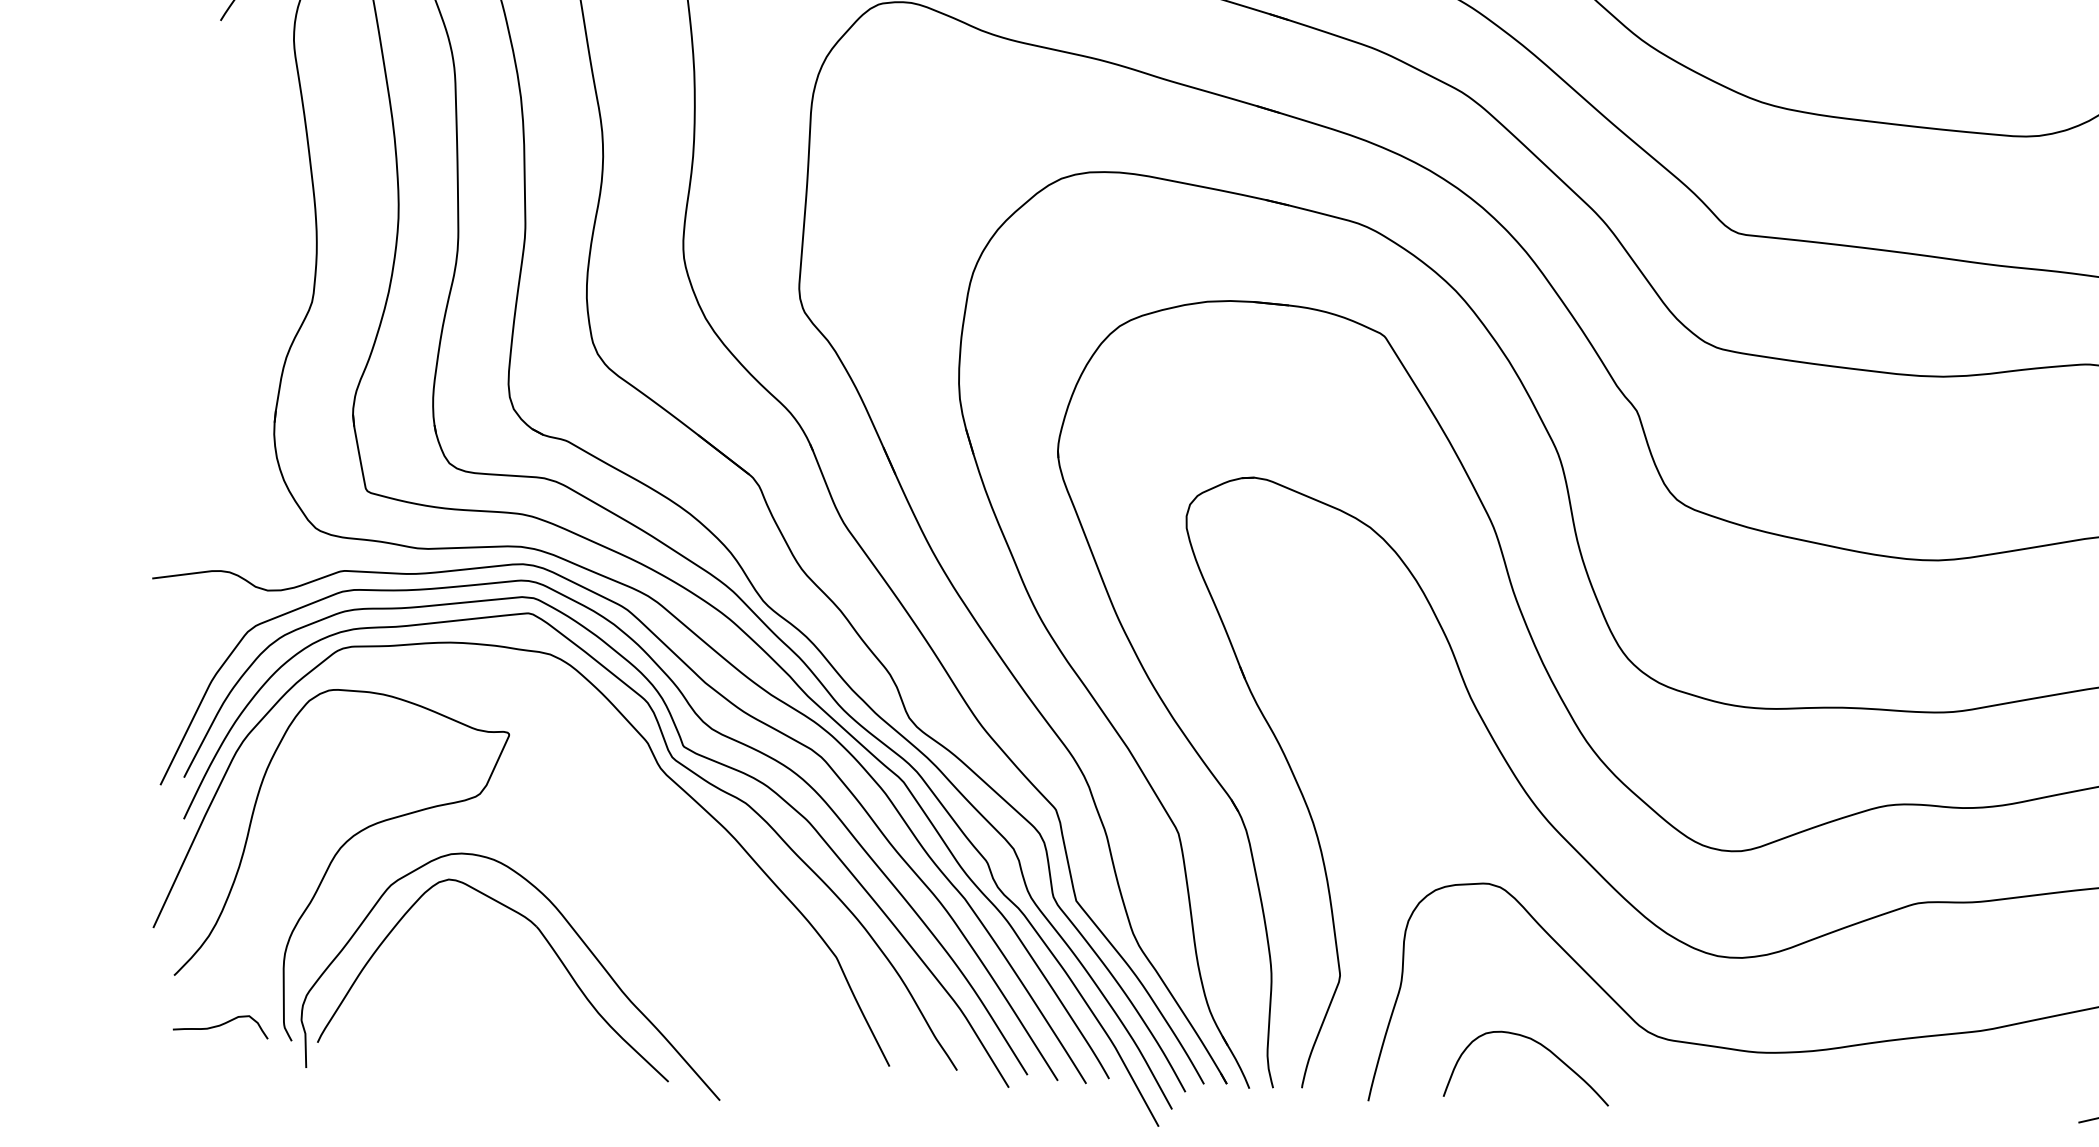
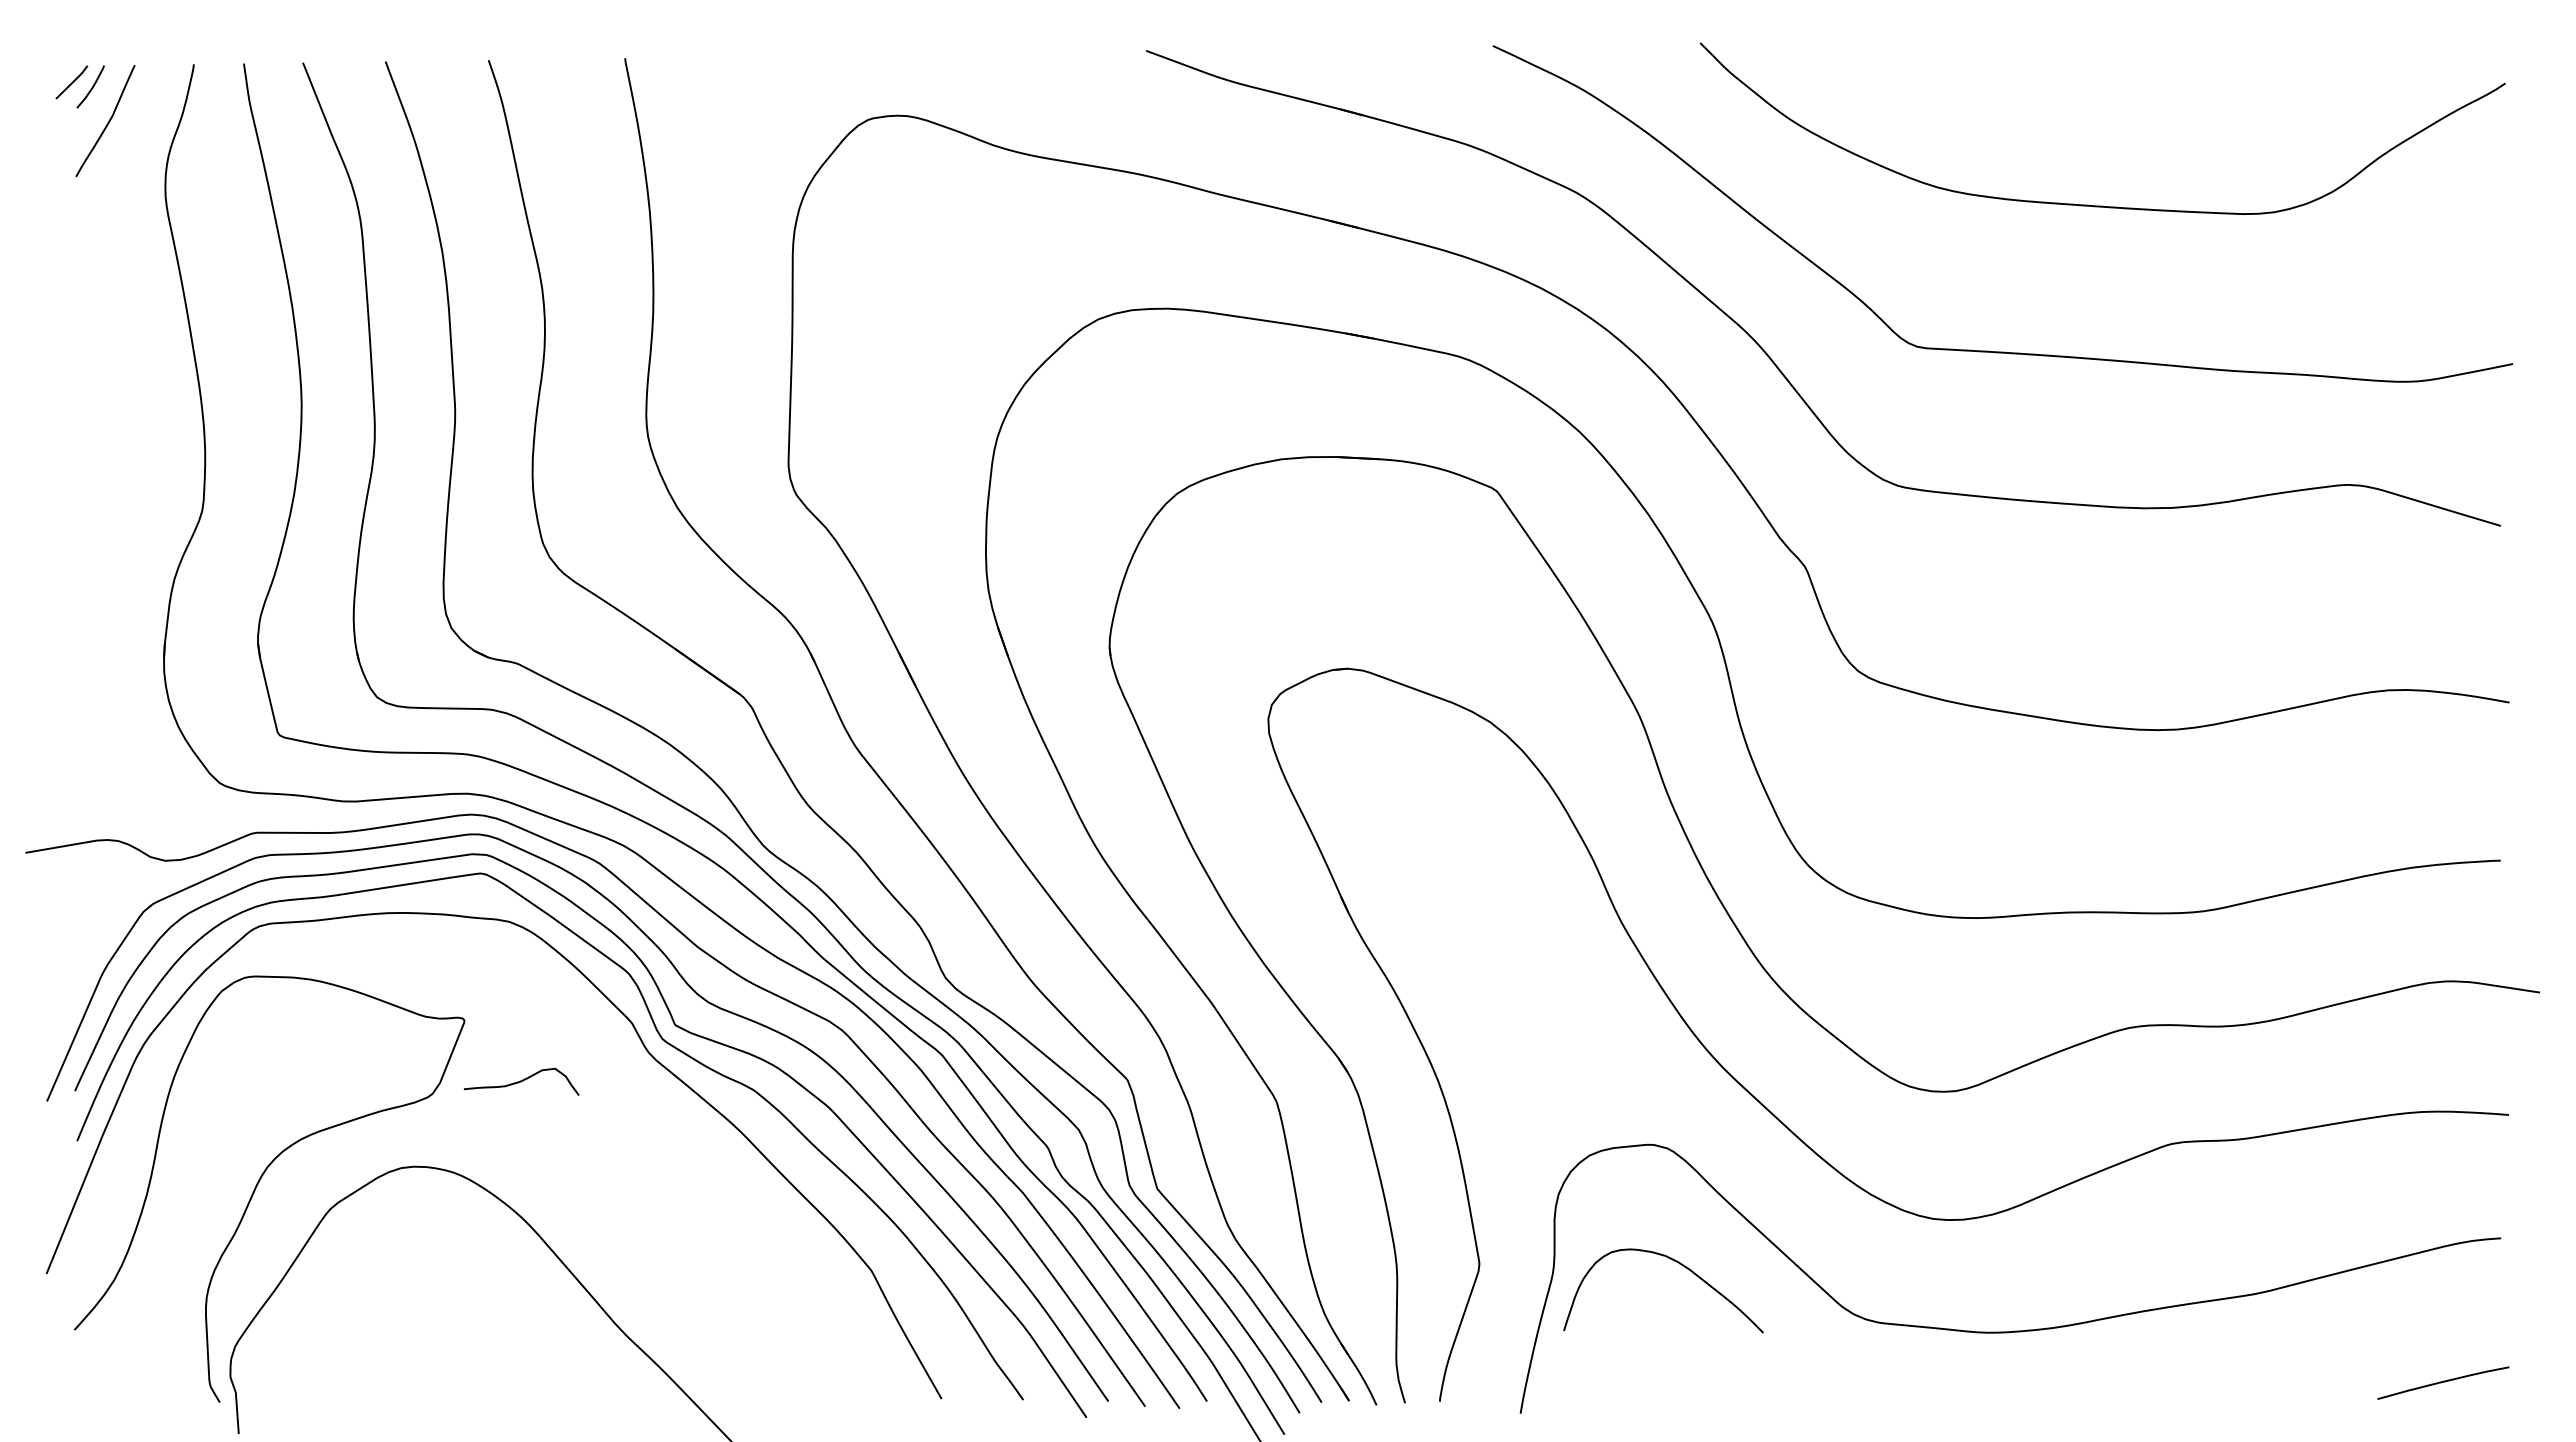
part: (546, 942) -> (521, 1268), removed
curve: (220, 1025) -> (521, 1081), moved
curve: (1541, 1046) -> (1679, 1264), moved

